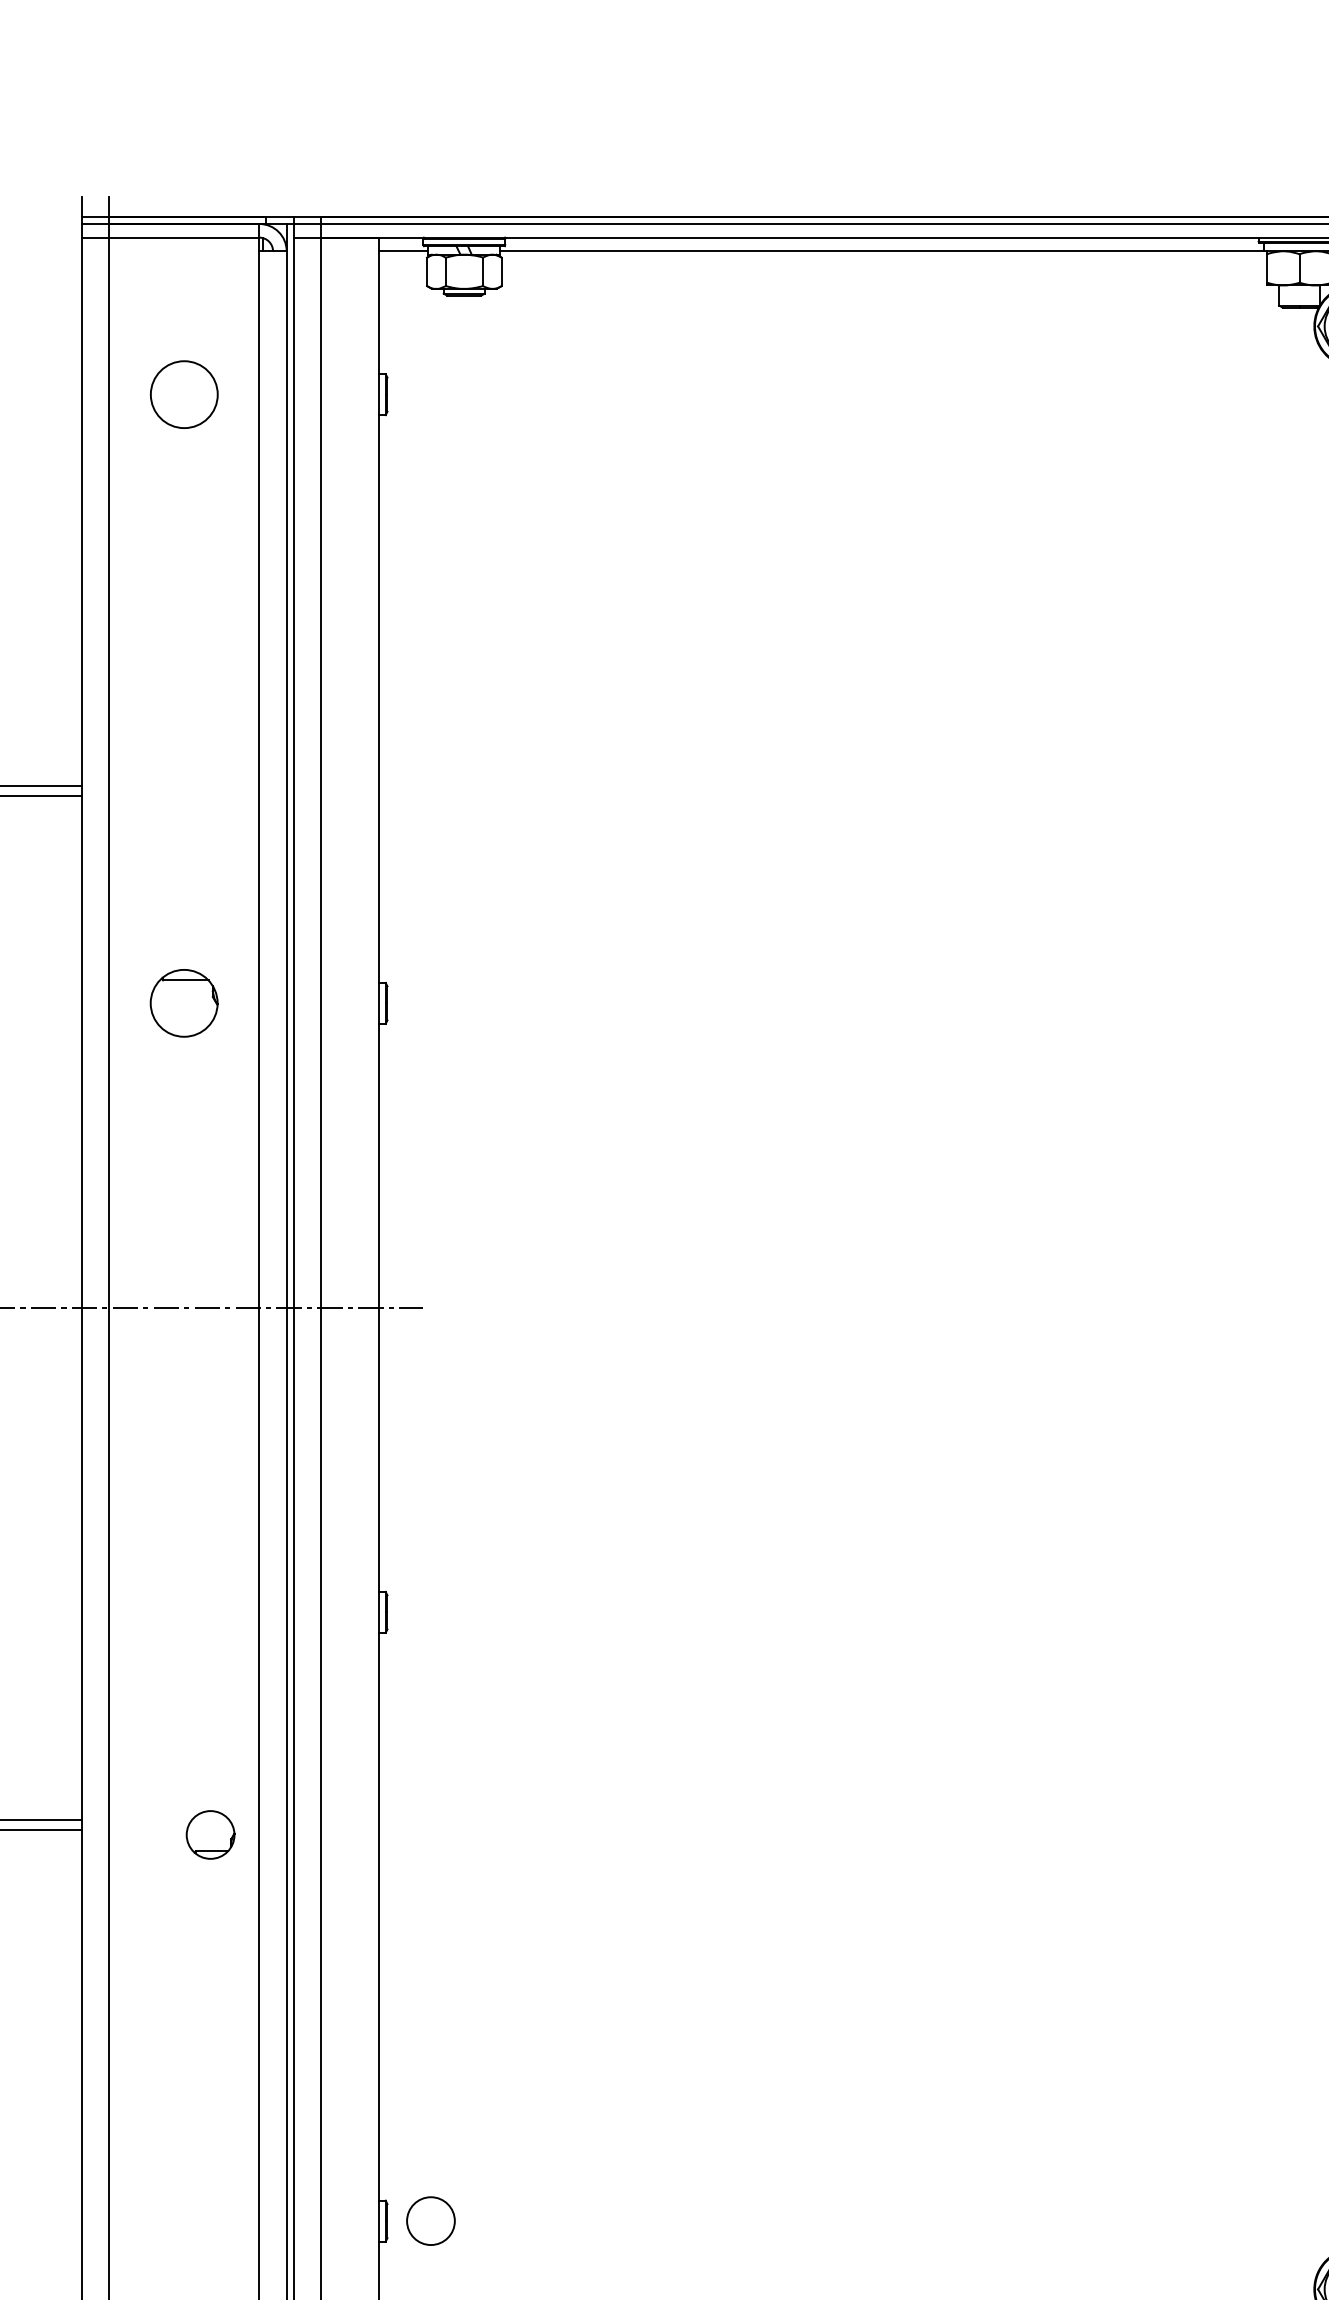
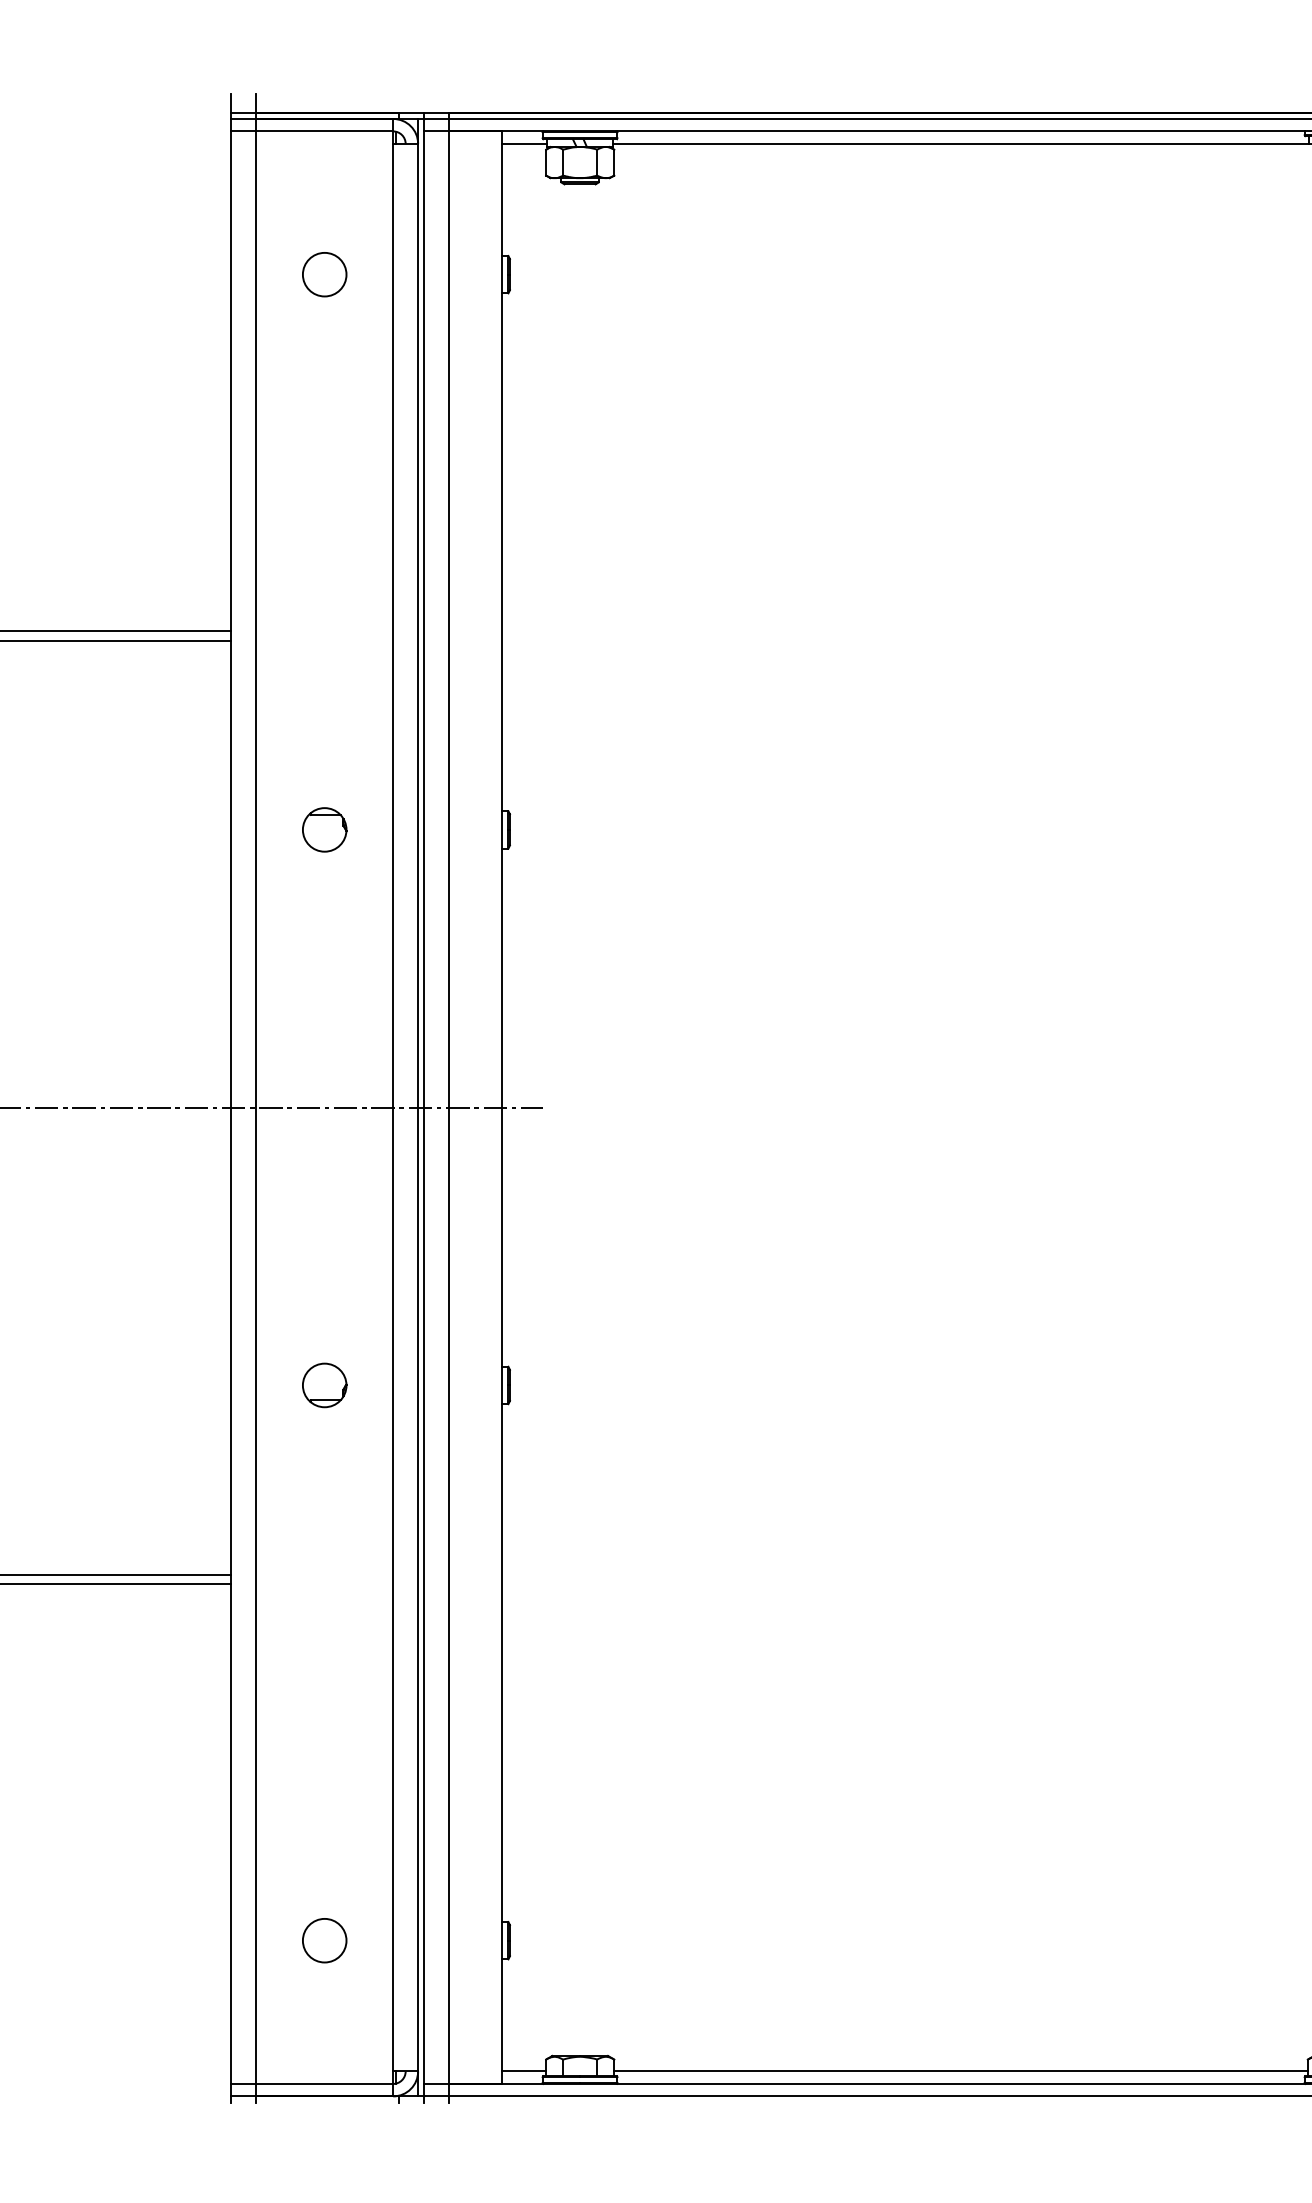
circle: (184, 394) -> (324, 274), size x0.71
part: (184, 1002) -> (324, 829), size x0.71
part: (210, 1835) -> (324, 1385), moved
circle: (430, 2220) -> (324, 1940), moved

